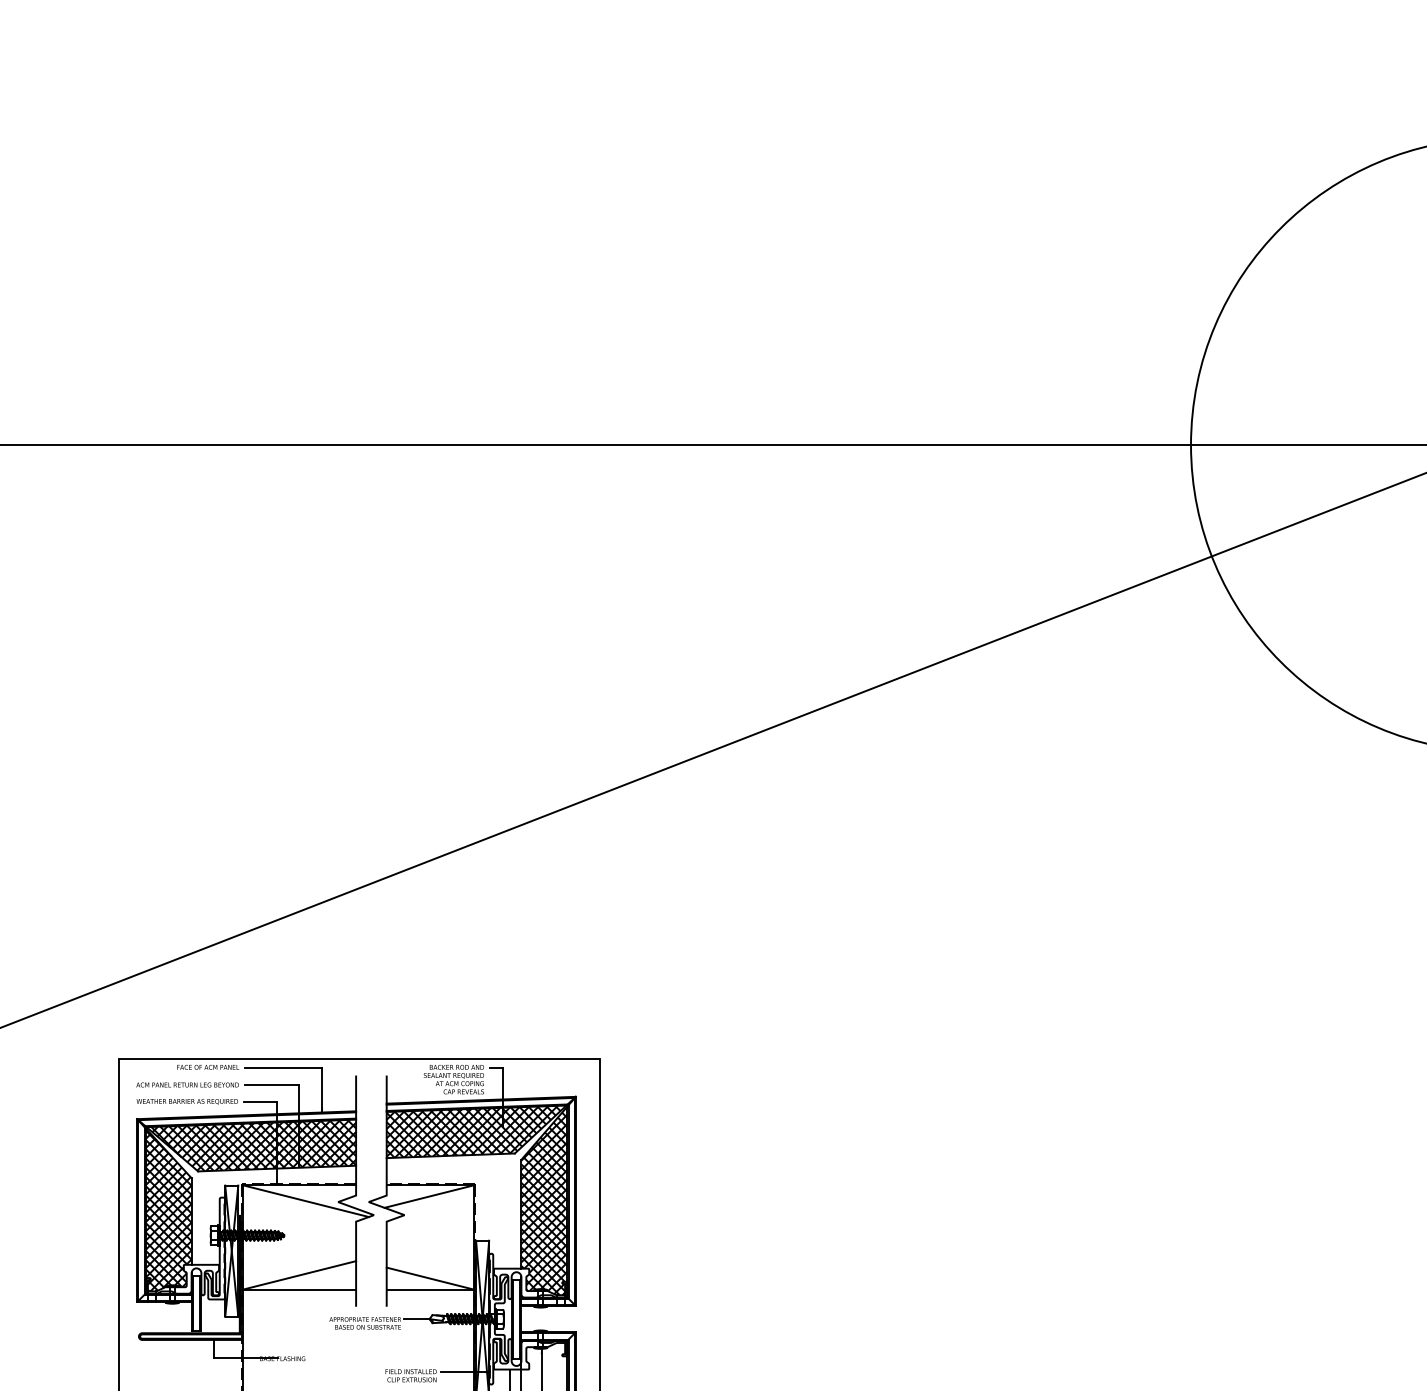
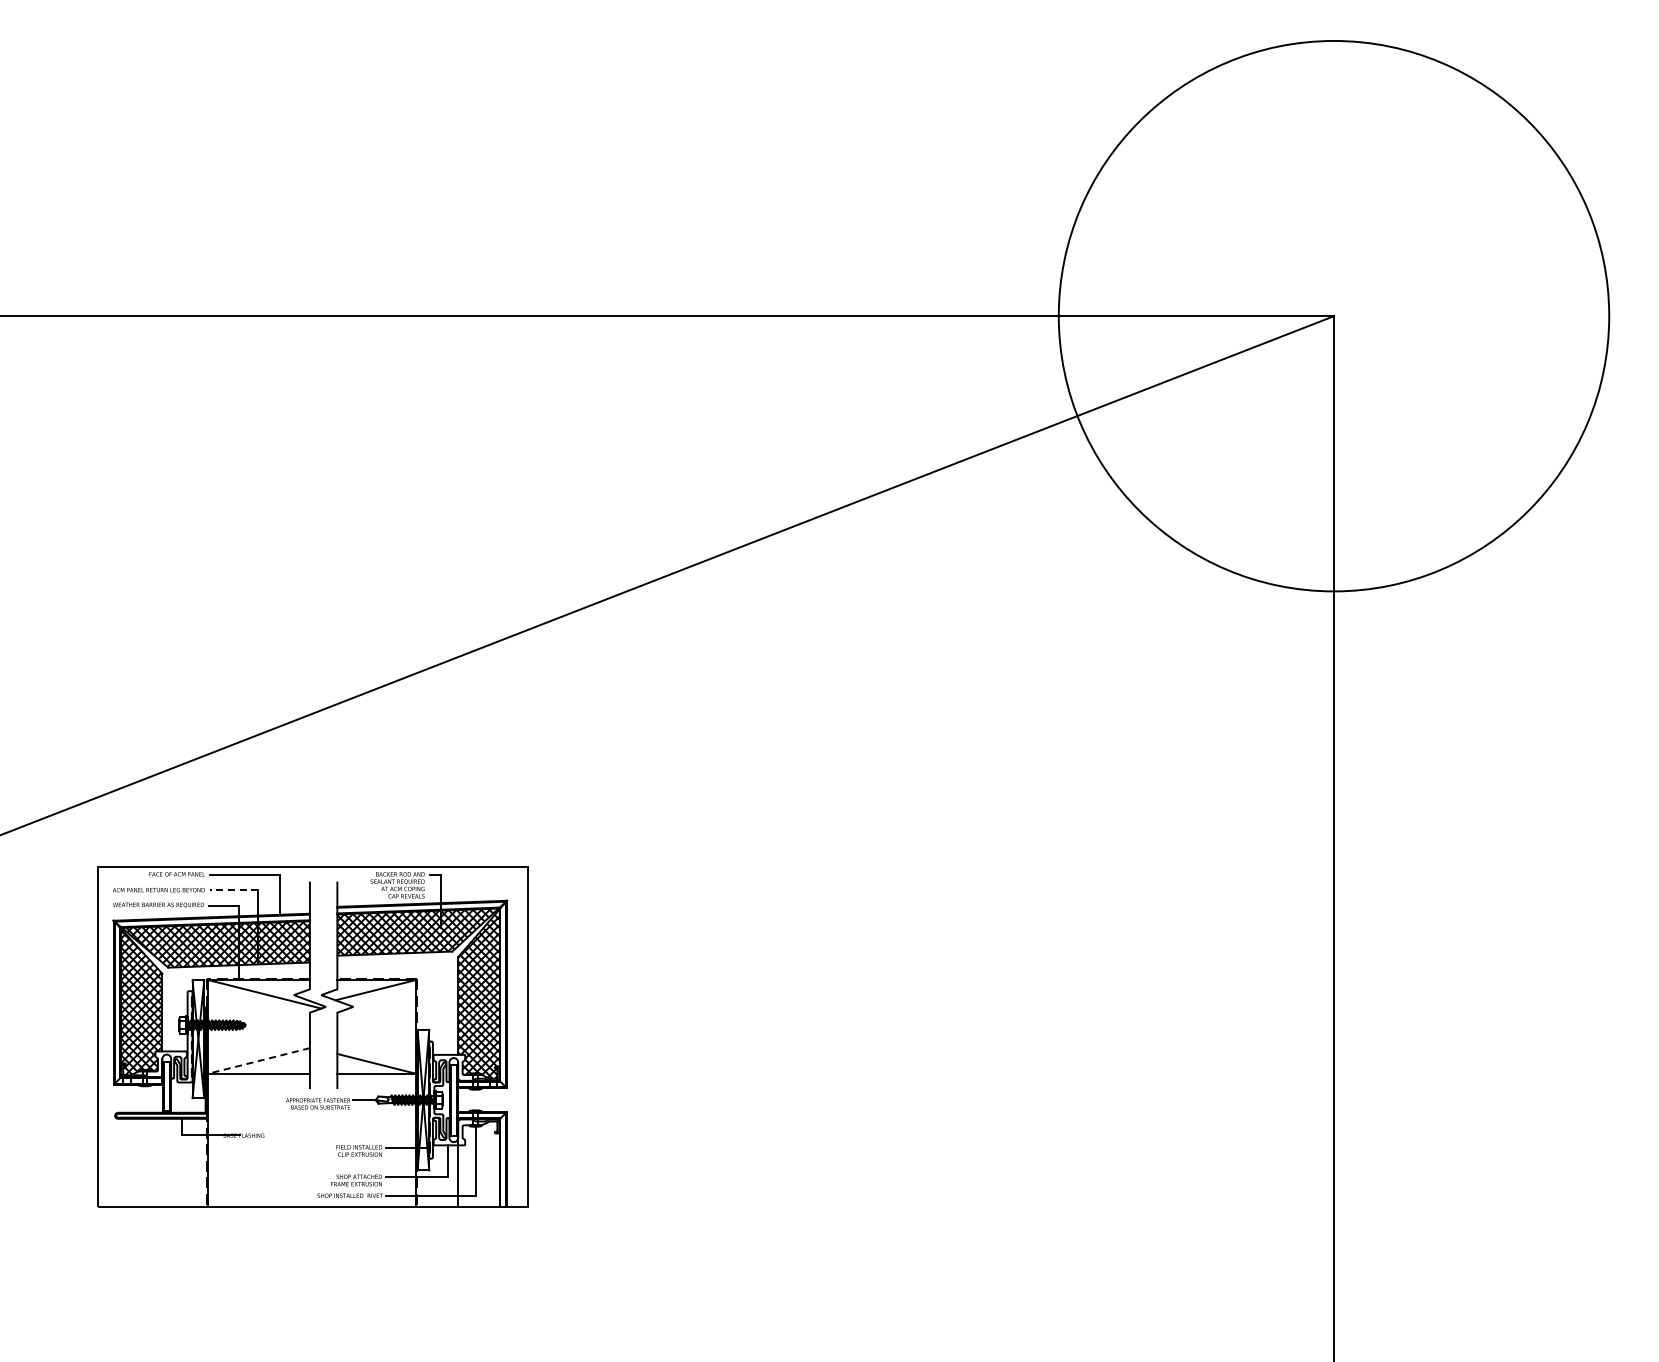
line: (270, 1085) -> (233, 890), solid -> dashed
line: (298, 1276) -> (258, 1061), solid -> dashed

